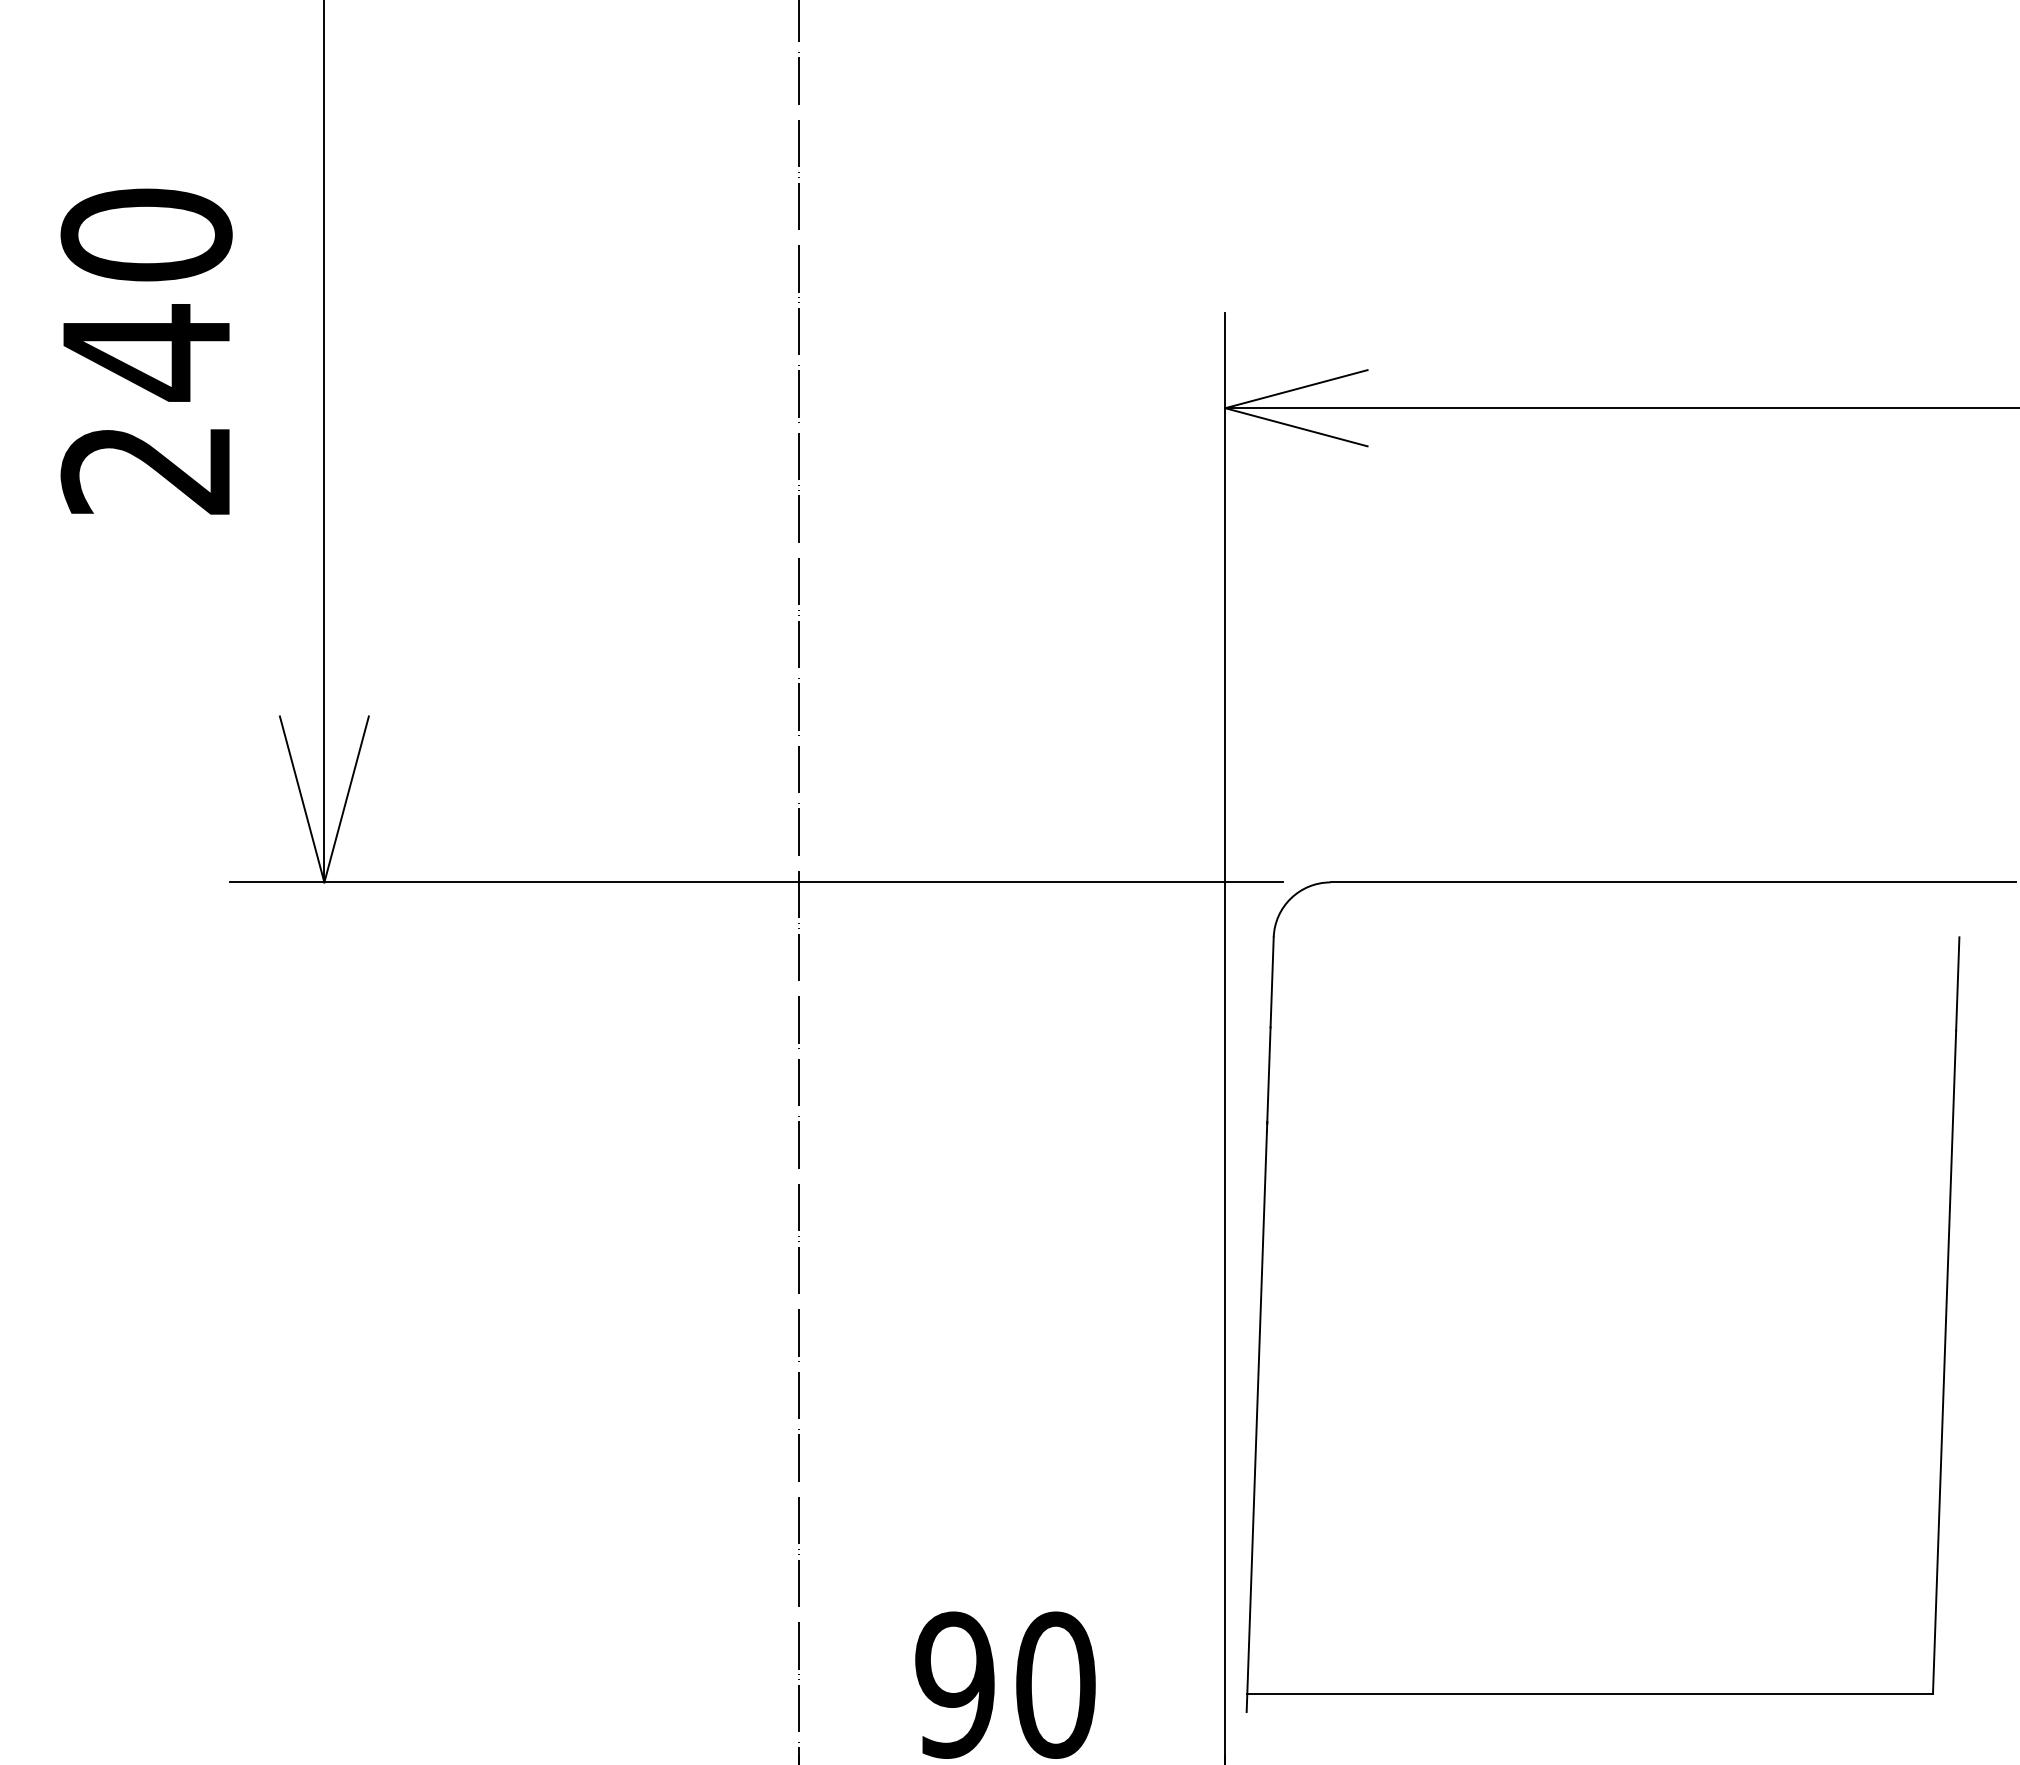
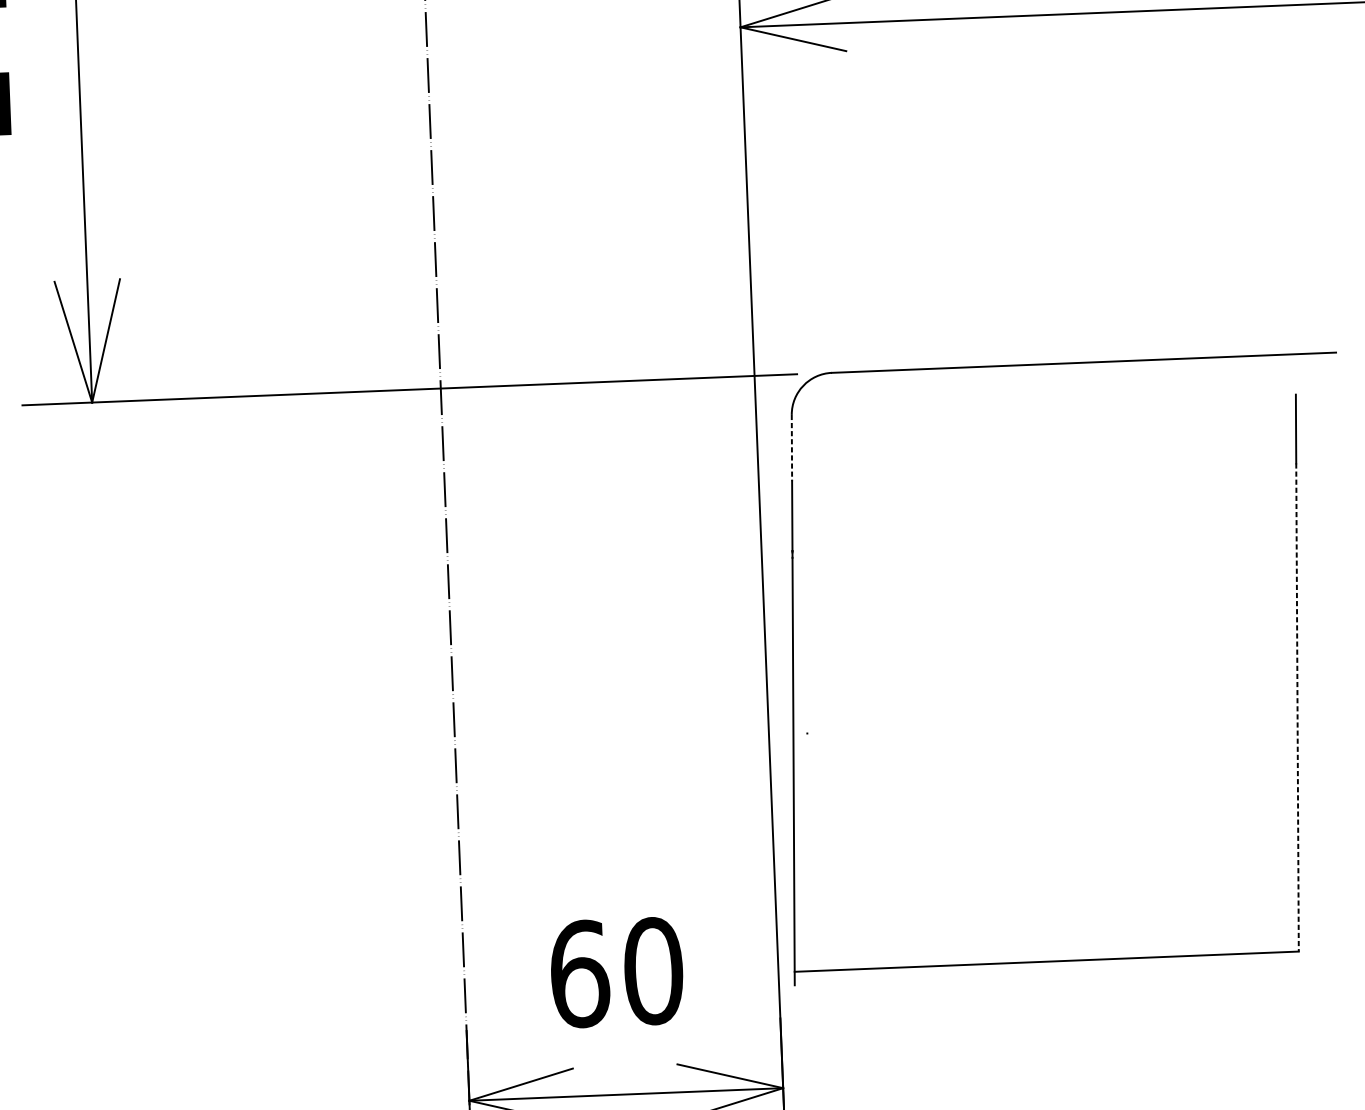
line: (1272, 982) -> (792, 448), solid -> dashed
line: (1944, 1362) -> (1297, 707), solid -> dashed
text: (955, 1684) -> (579, 973), 90 -> 60

